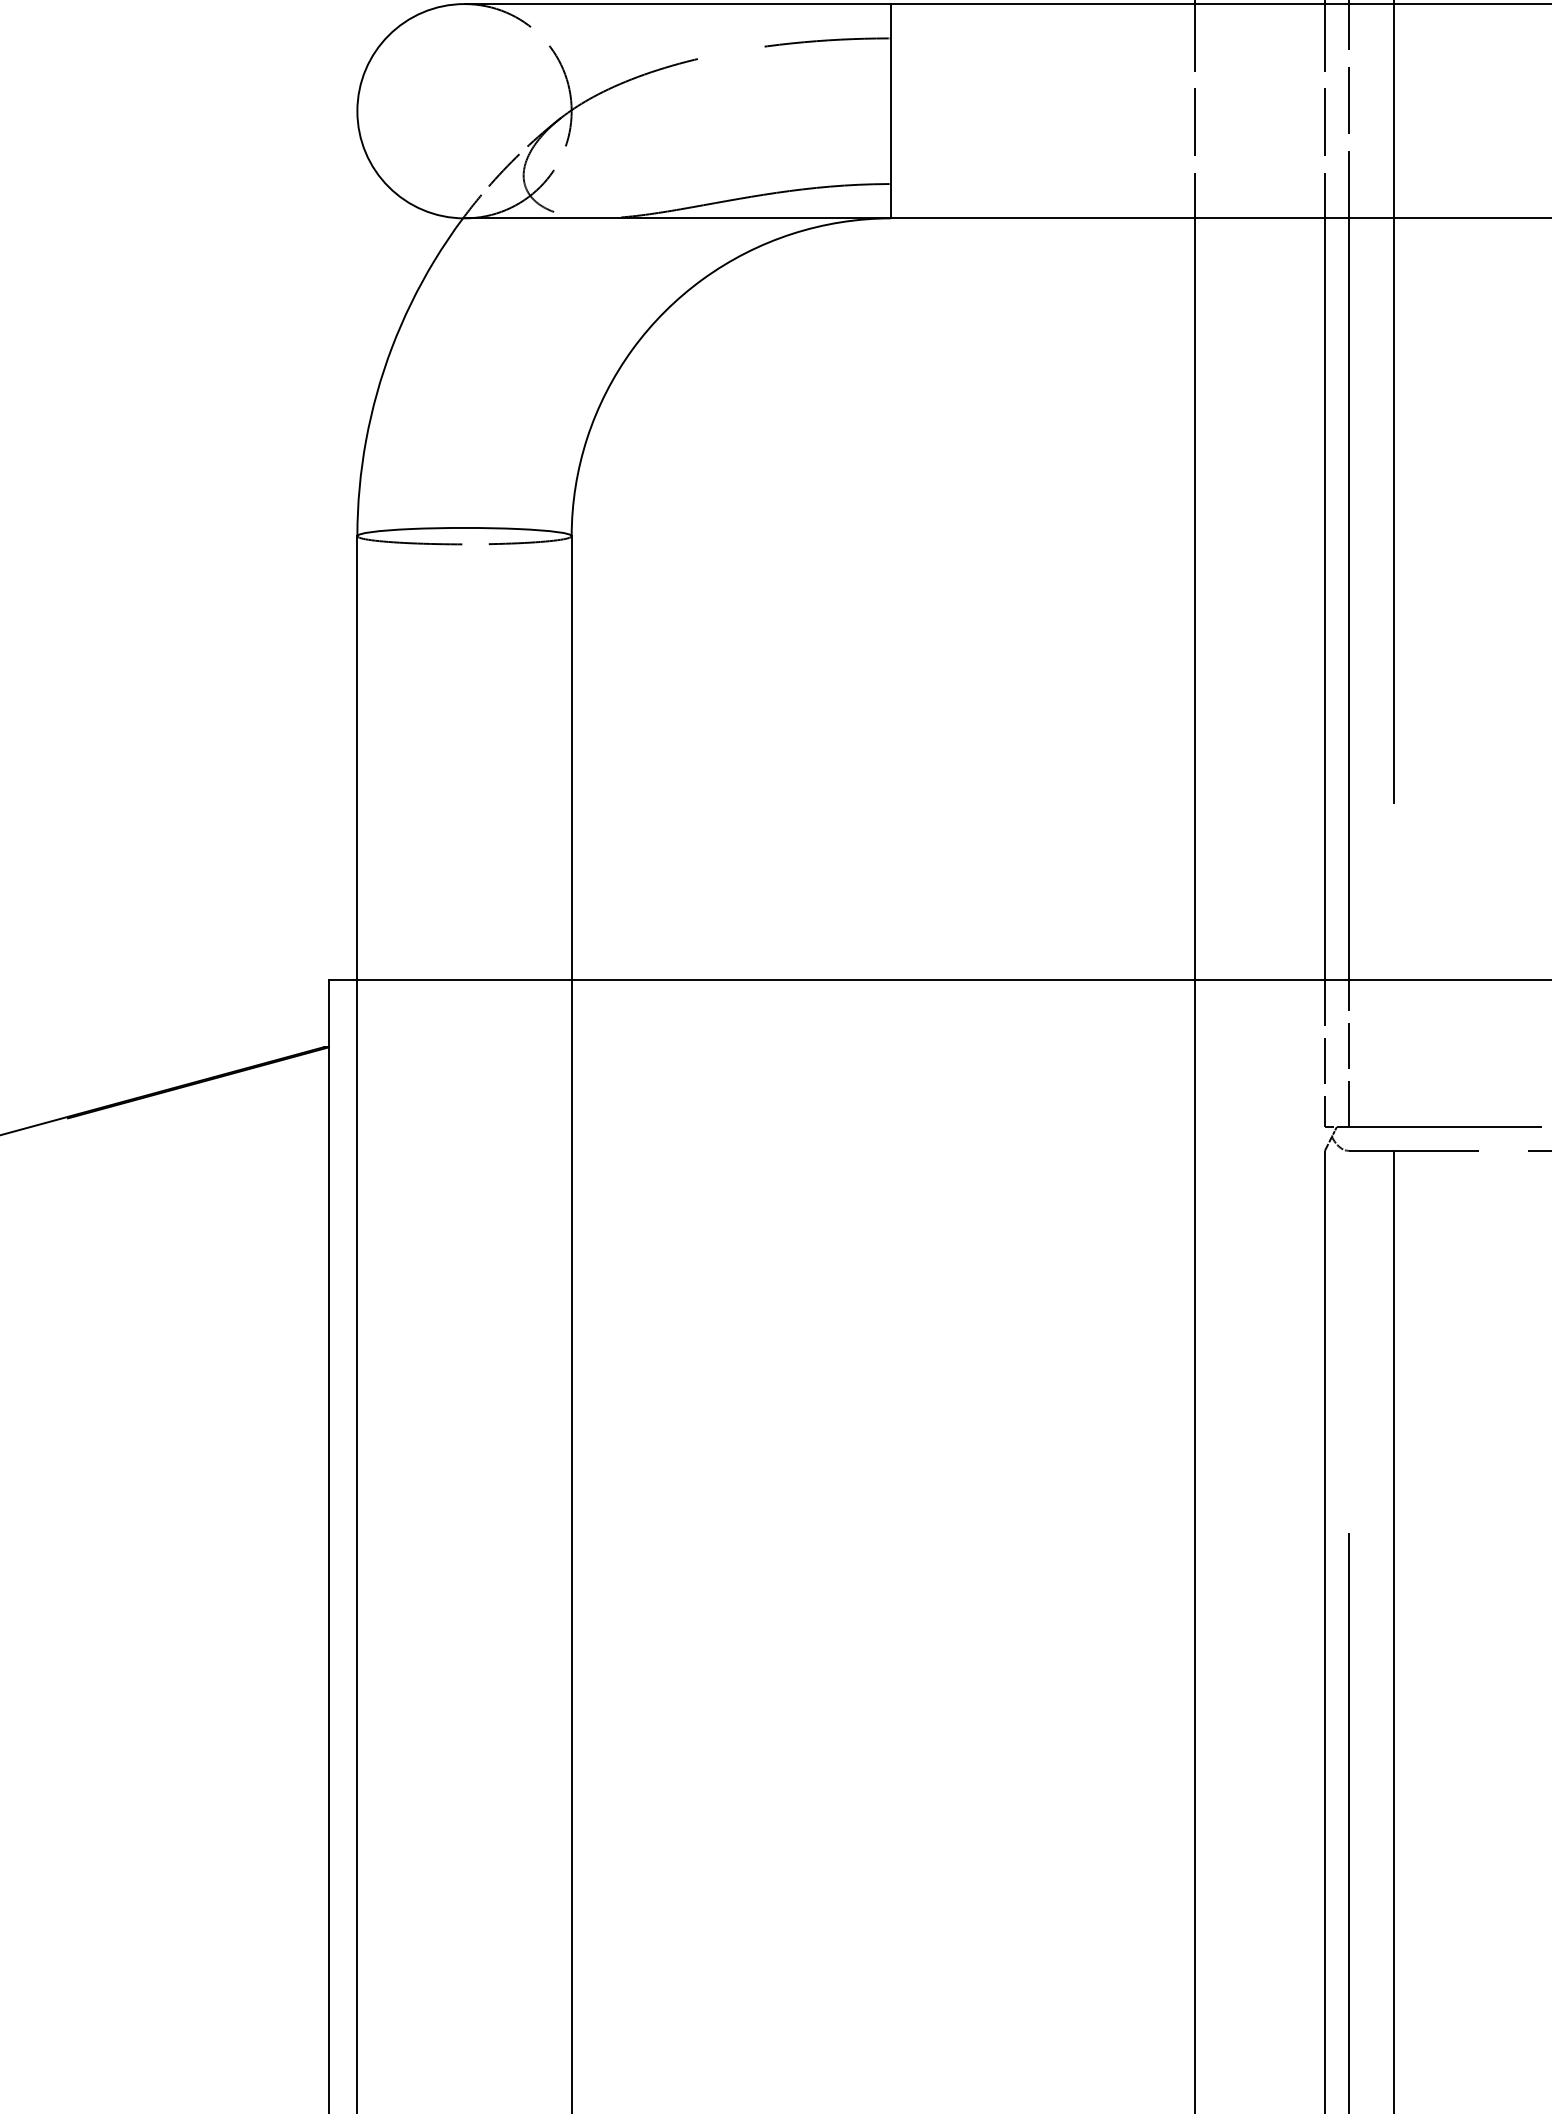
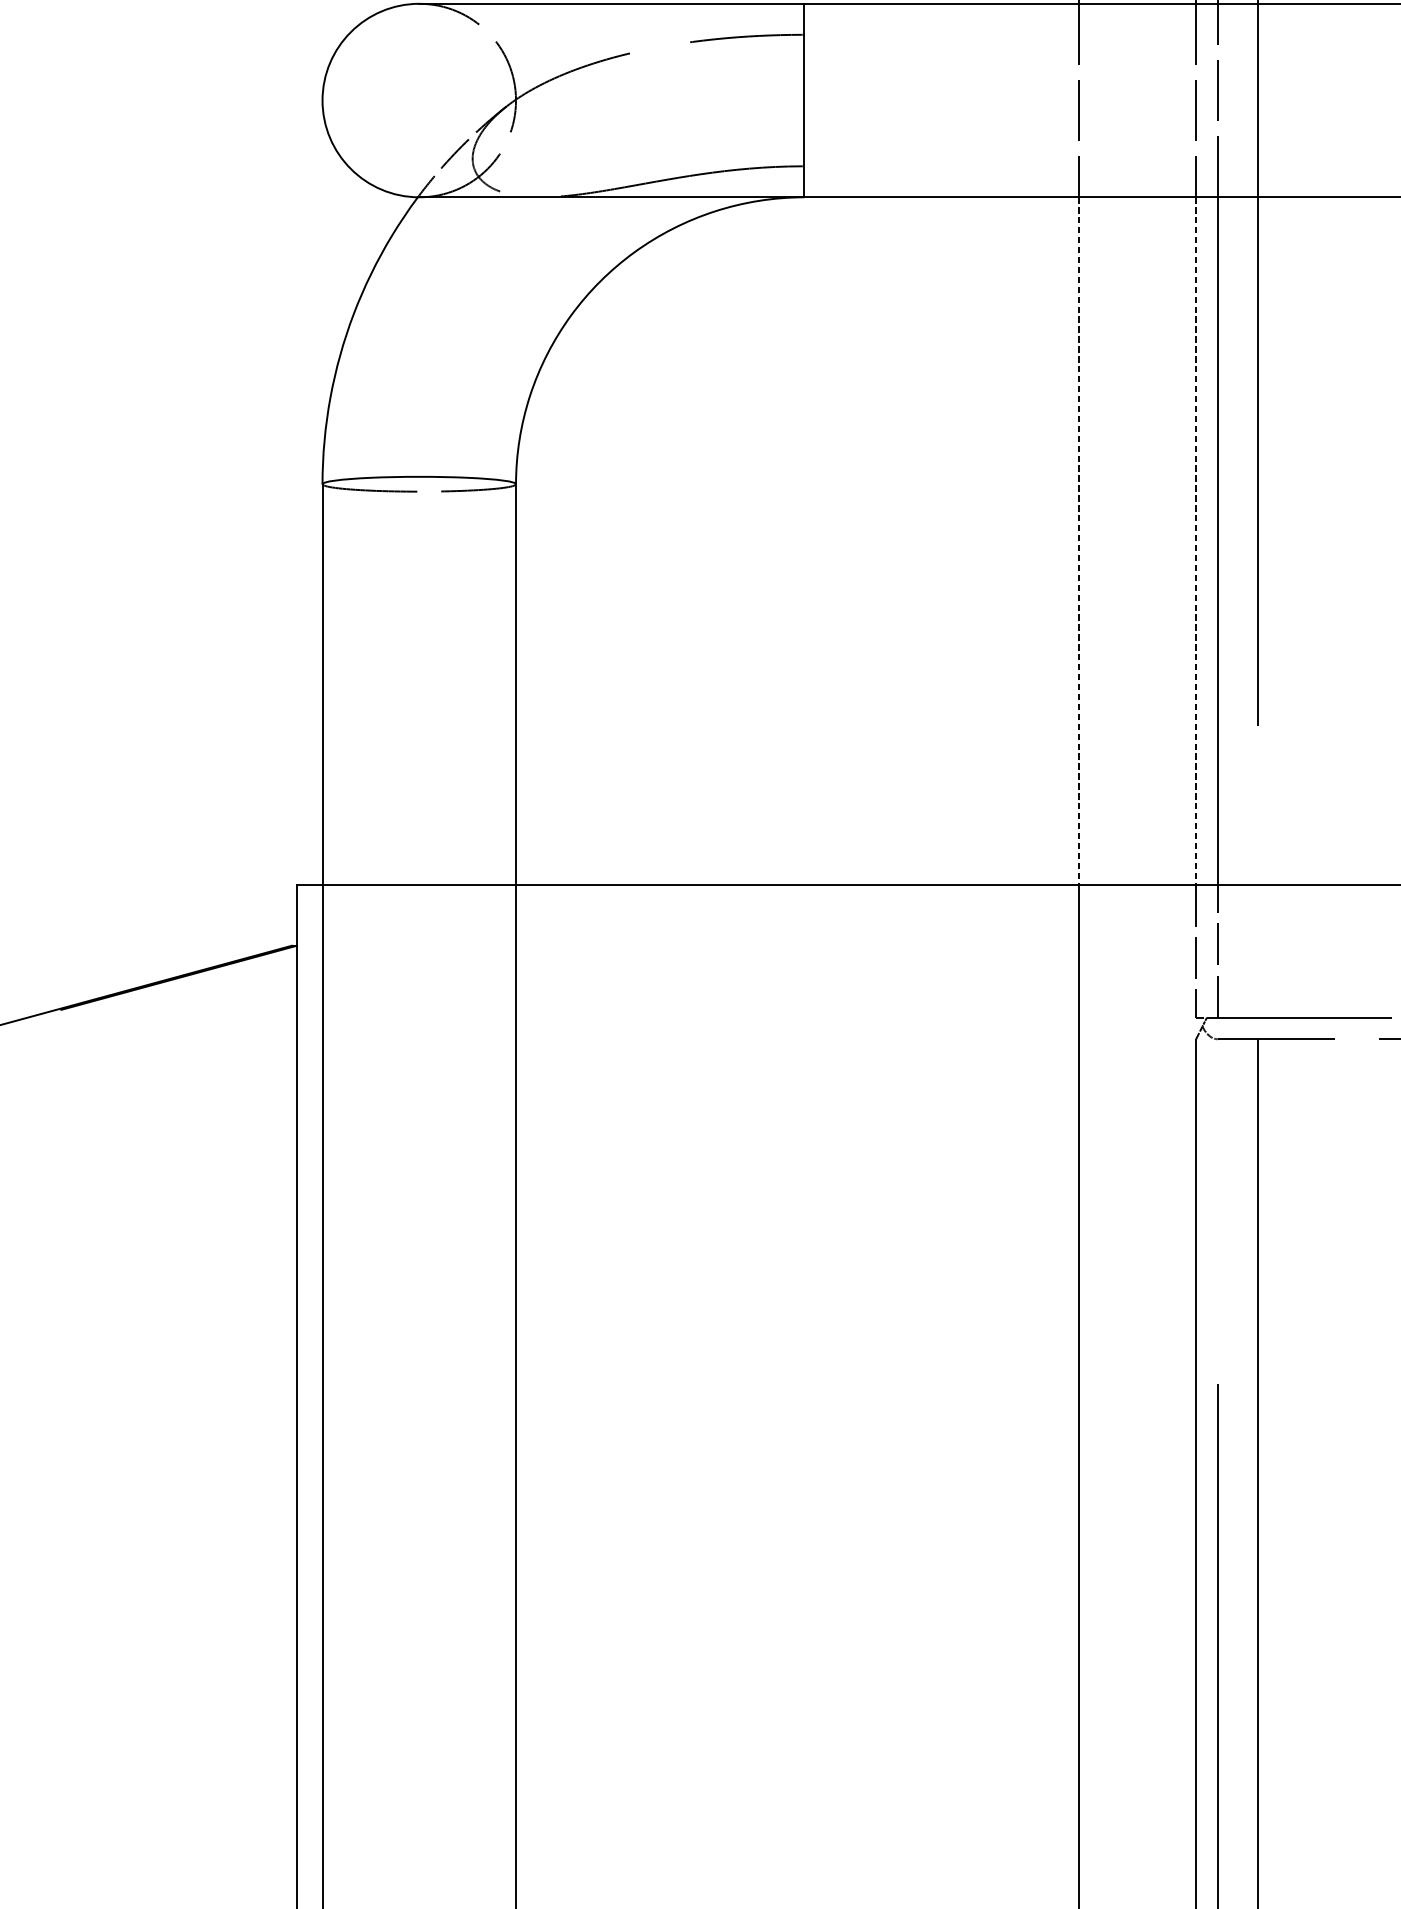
line: (1194, 598) -> (1078, 540), solid -> dashed
line: (1324, 598) -> (1195, 540), solid -> dashed

